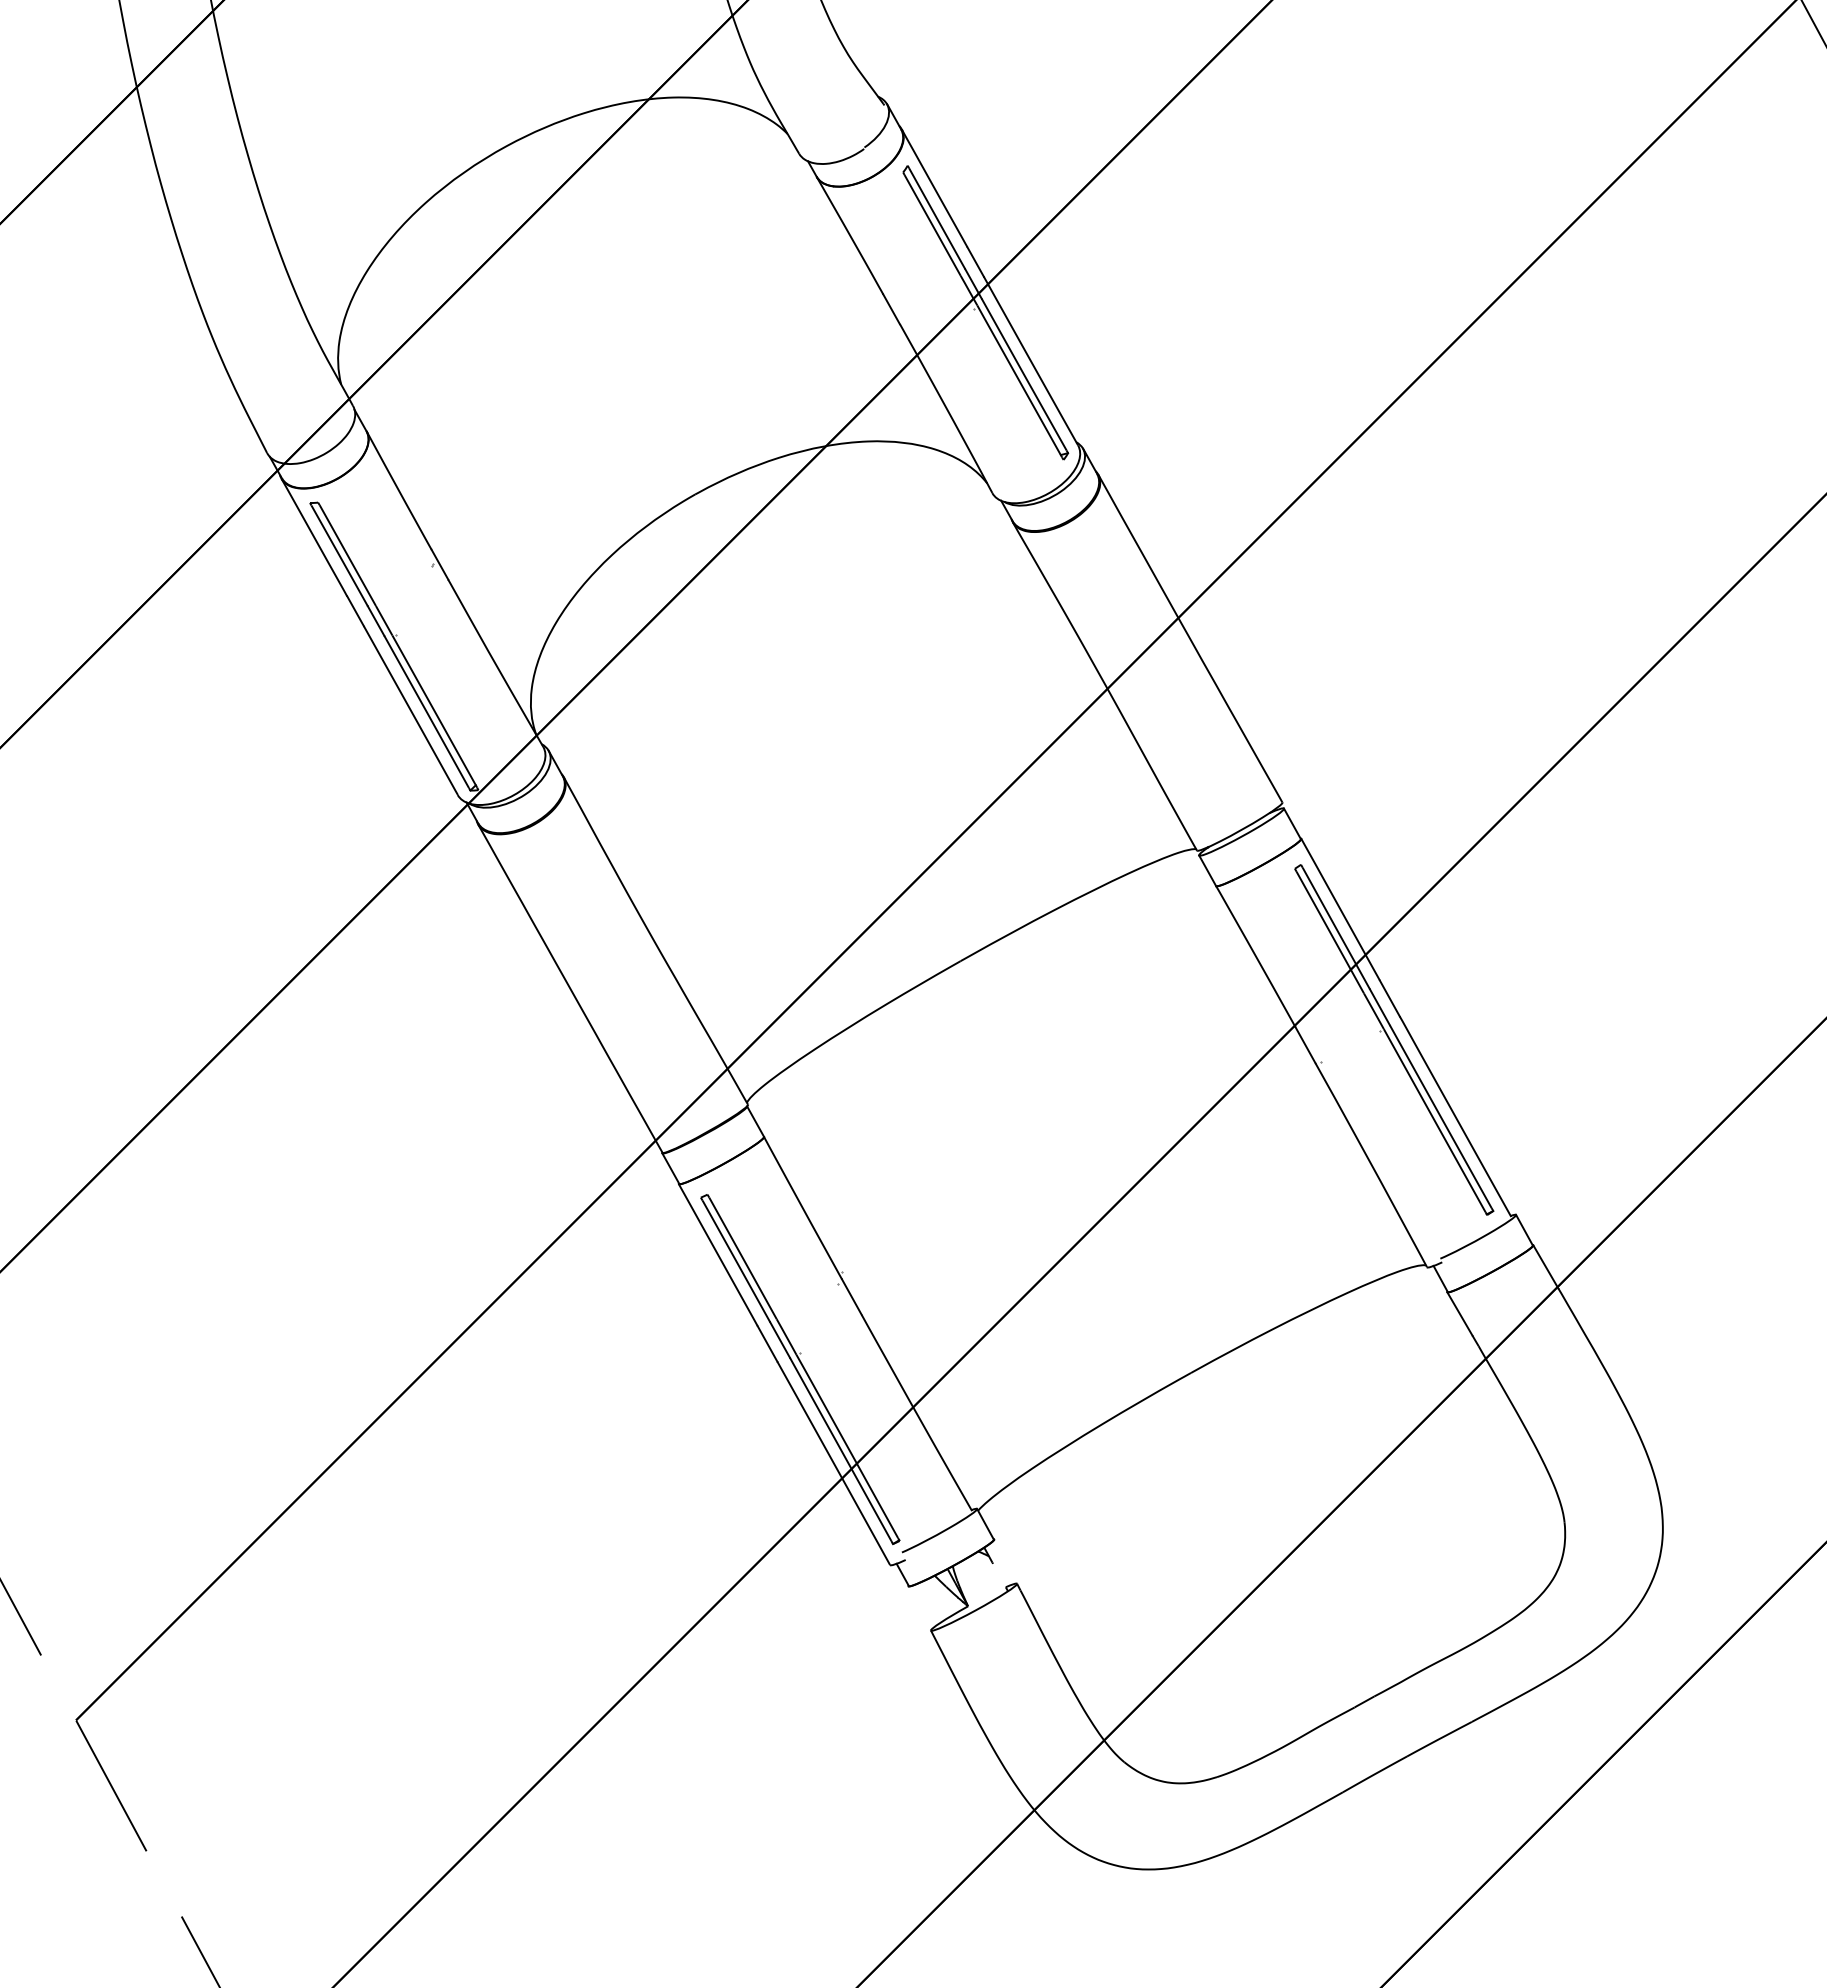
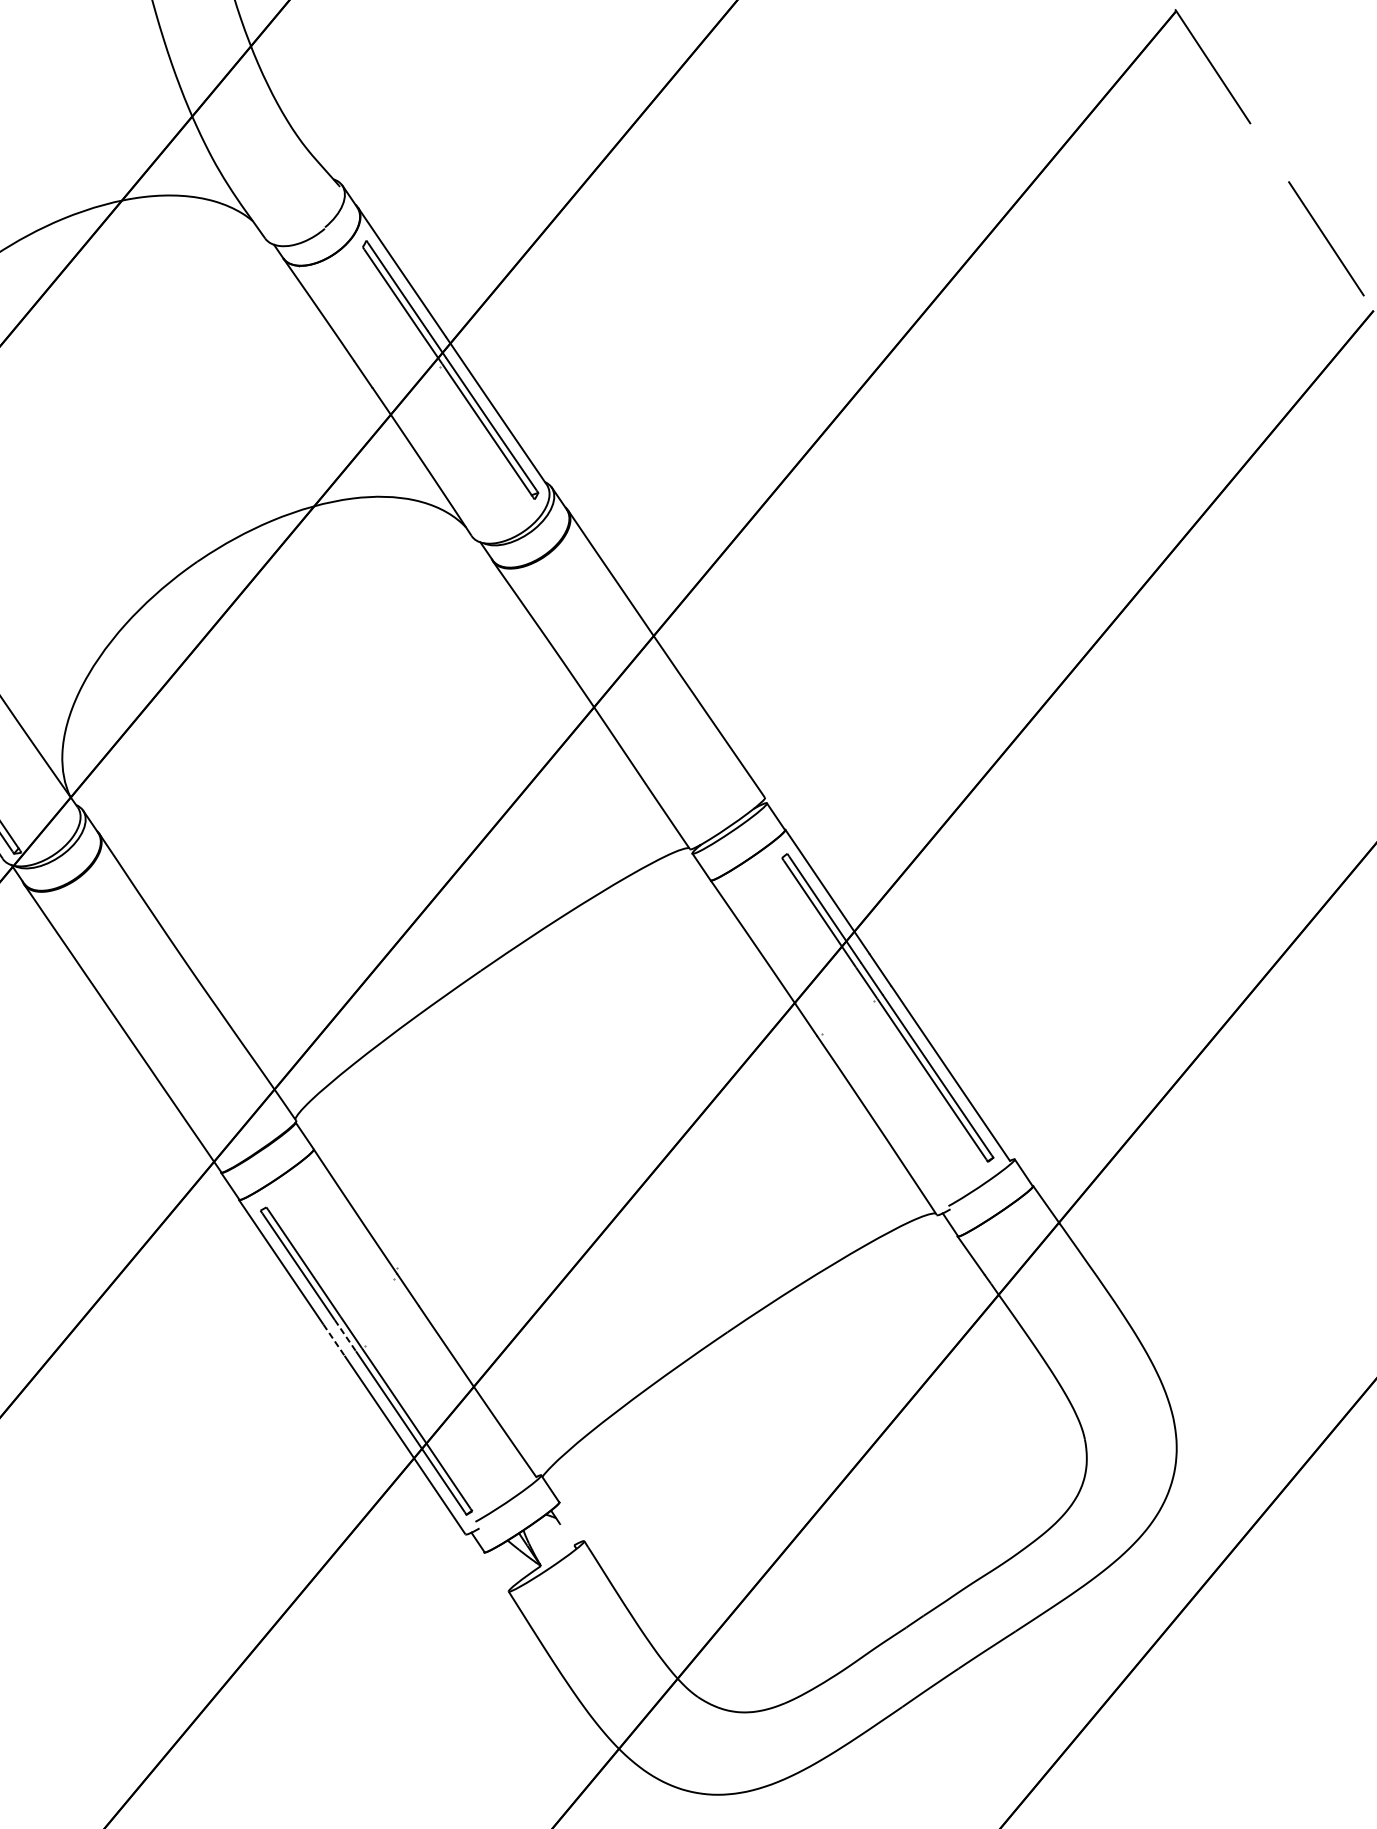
line: (780, 1340) -> (345, 1336), solid -> dashed
line: (767, 1344) -> (334, 1340), solid -> dashed

